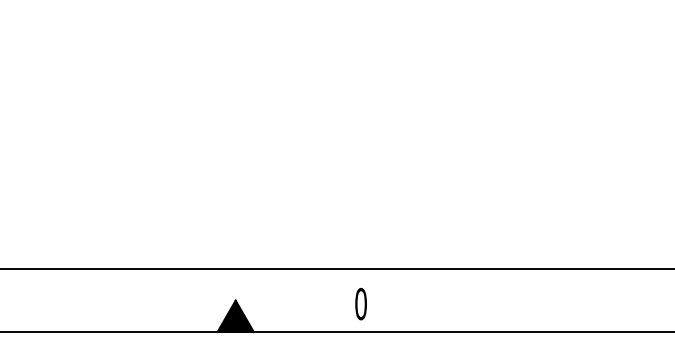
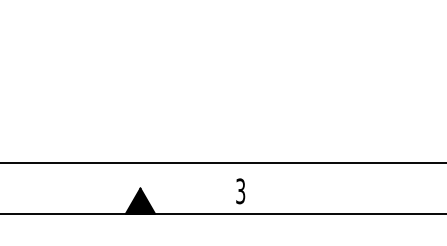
text: (360, 304) -> (240, 191), 0 -> 3

